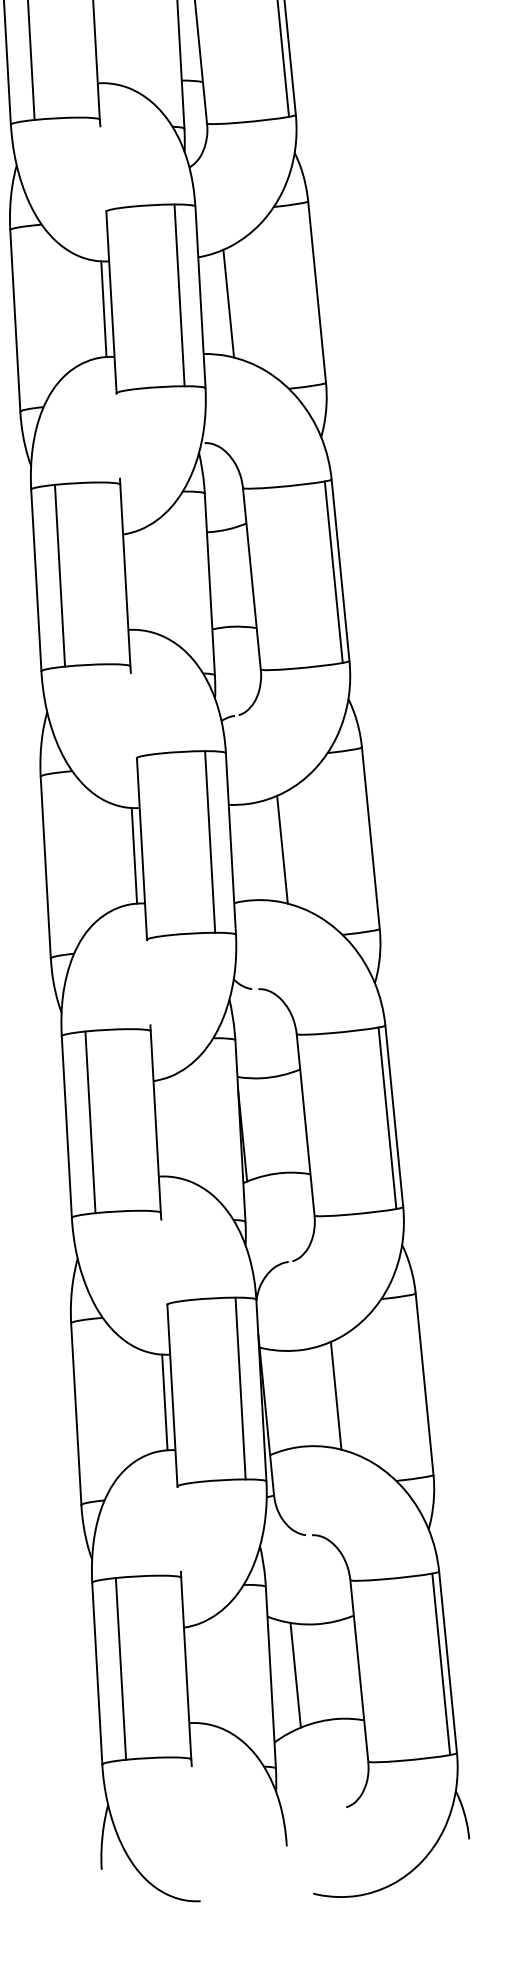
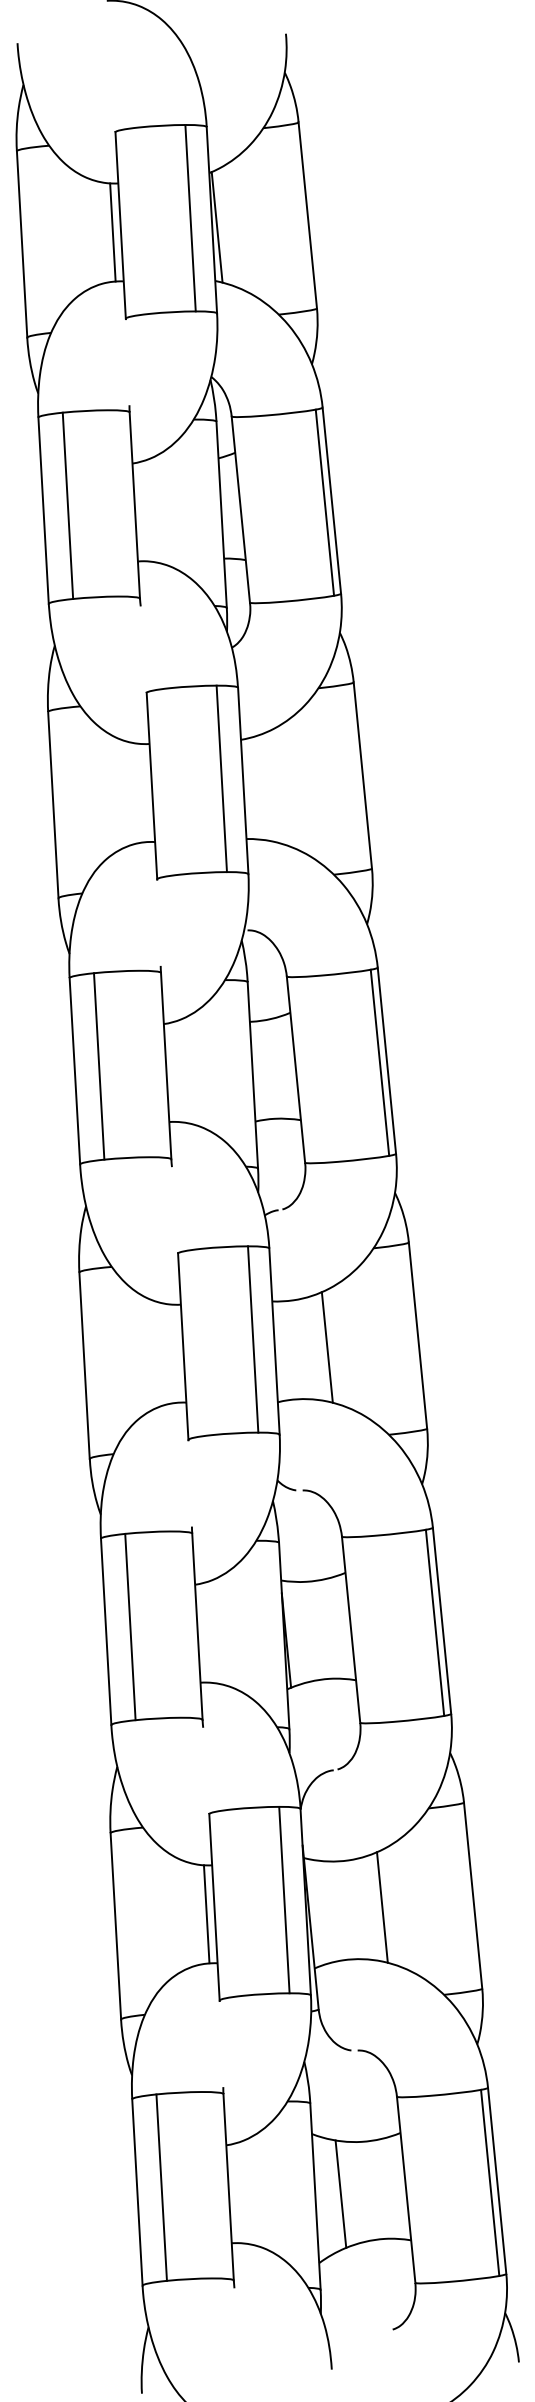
line: (228, 303) -> (271, 787), removed
line: (103, 309) -> (143, 793), removed
line: (134, 855) -> (175, 1353), removed

